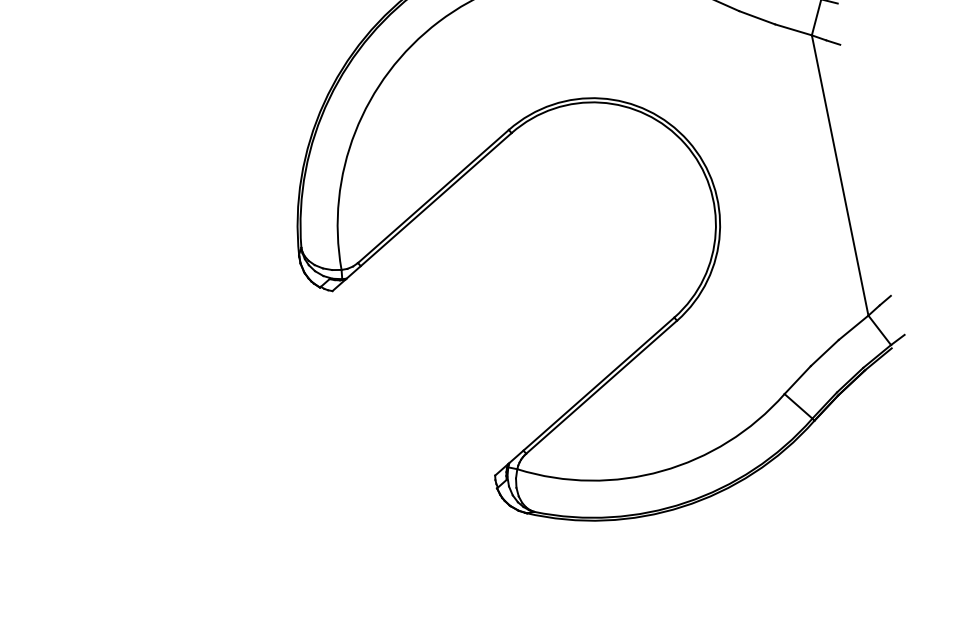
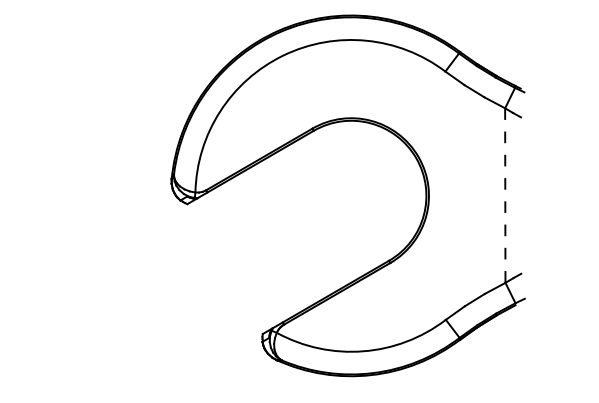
line: (840, 176) -> (505, 196), solid -> dashed

